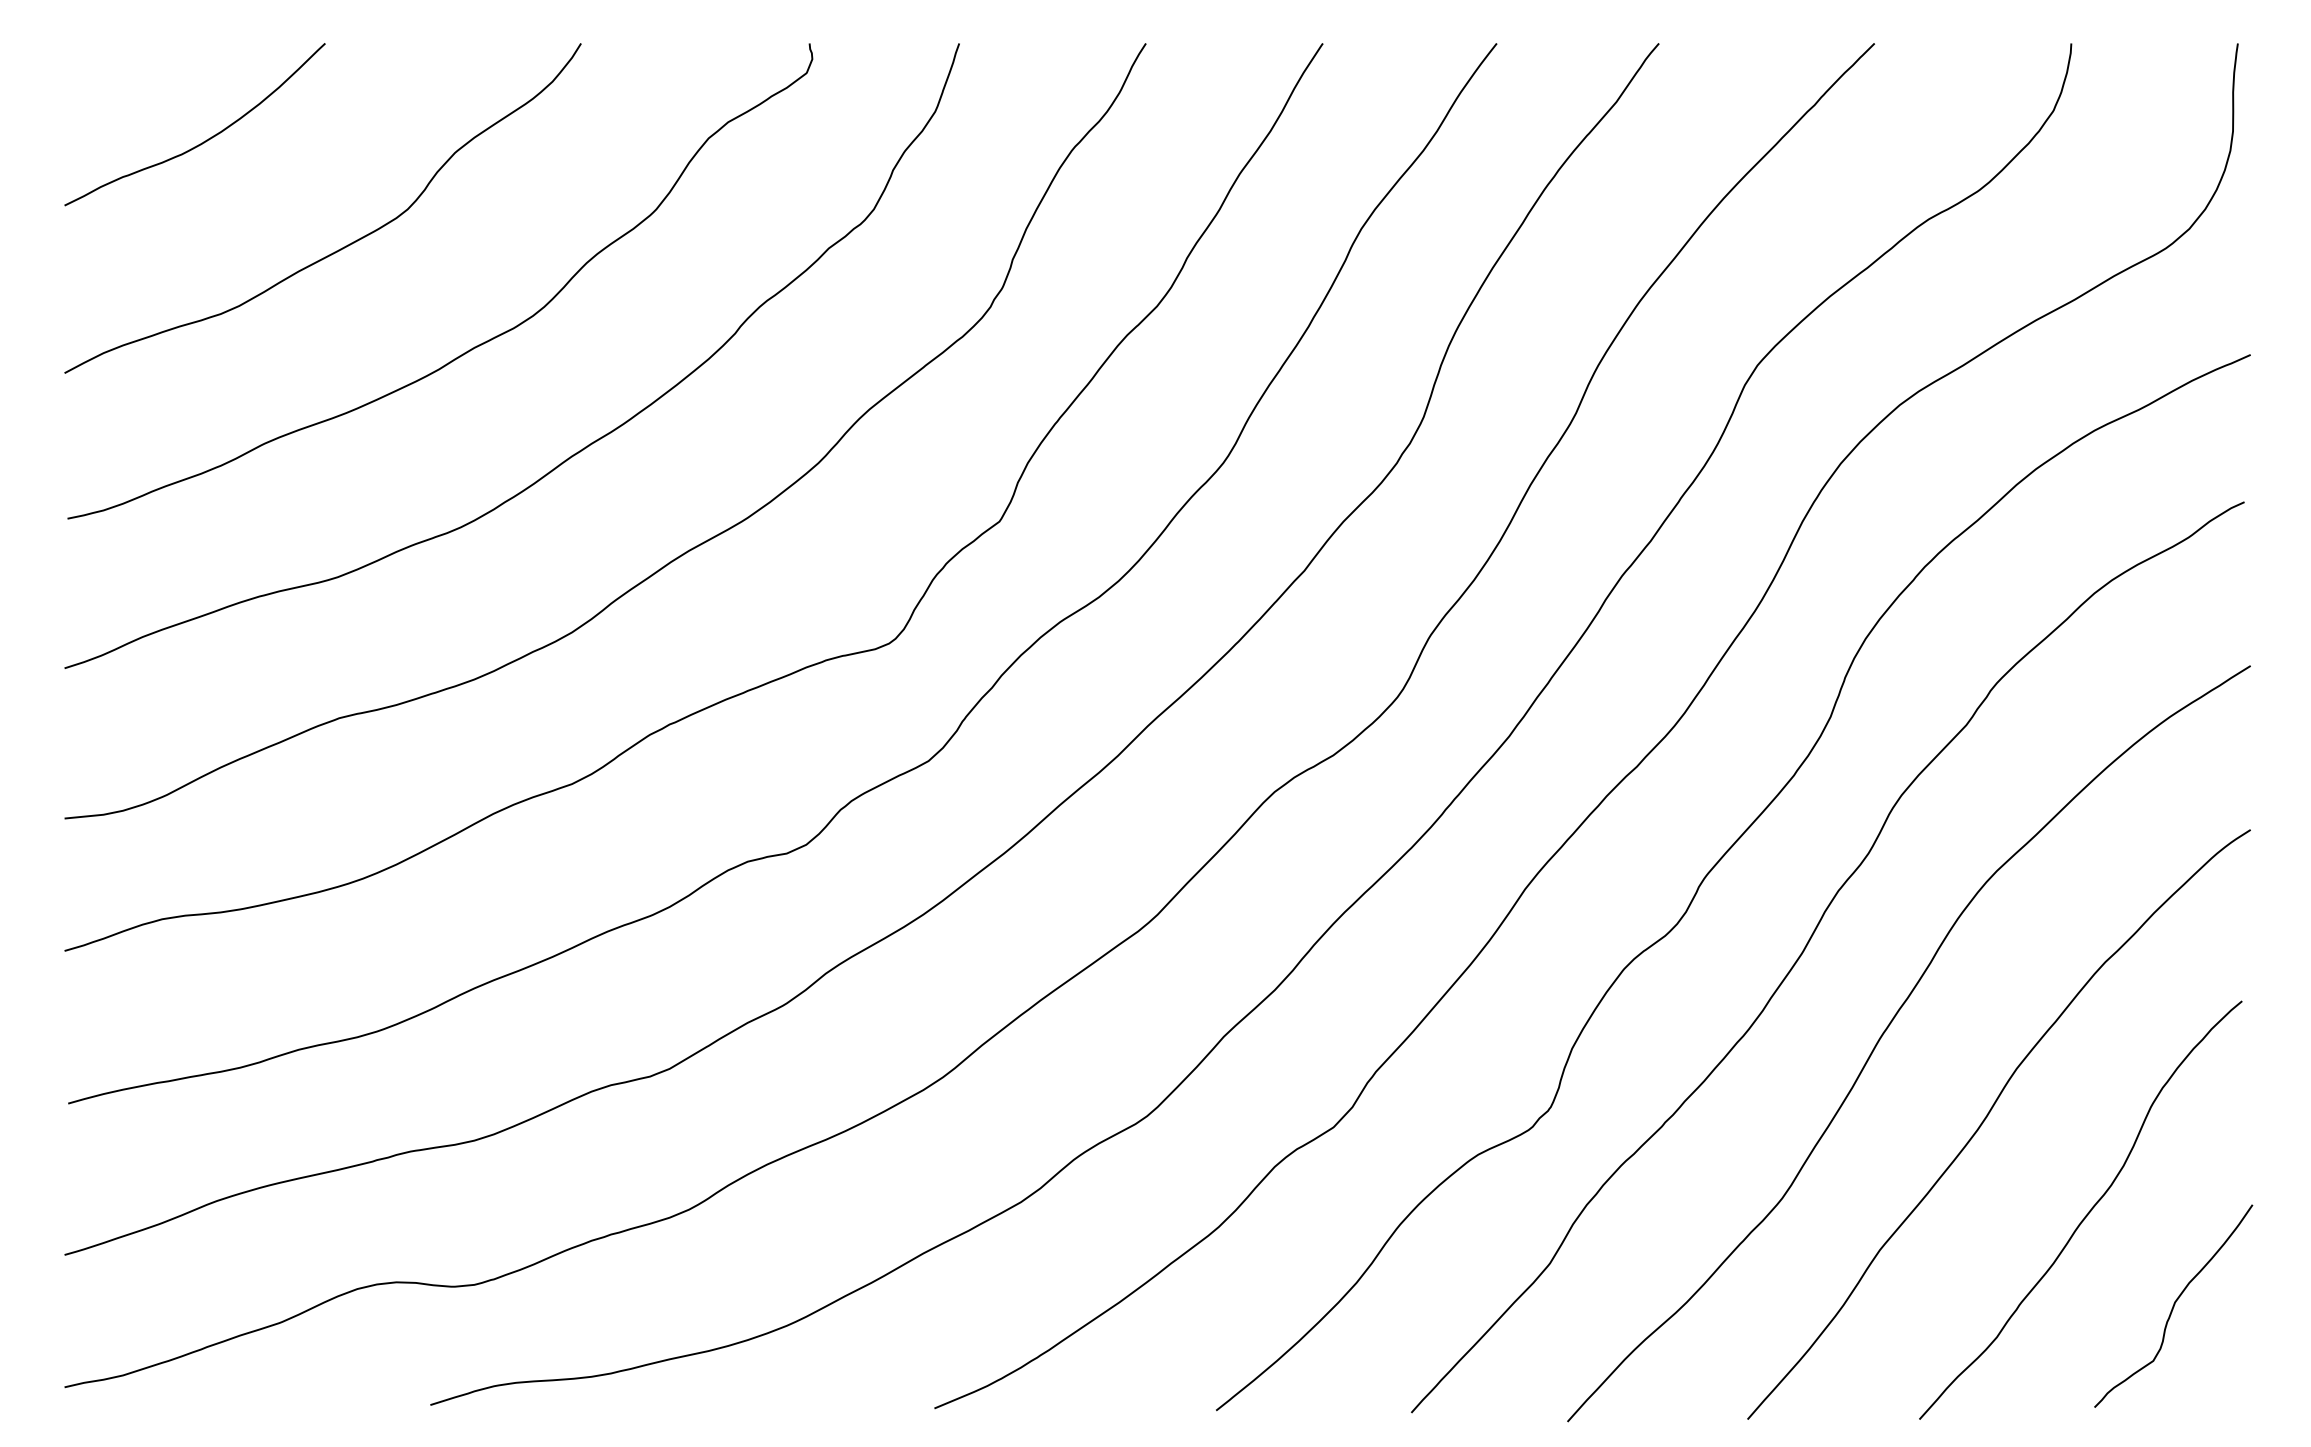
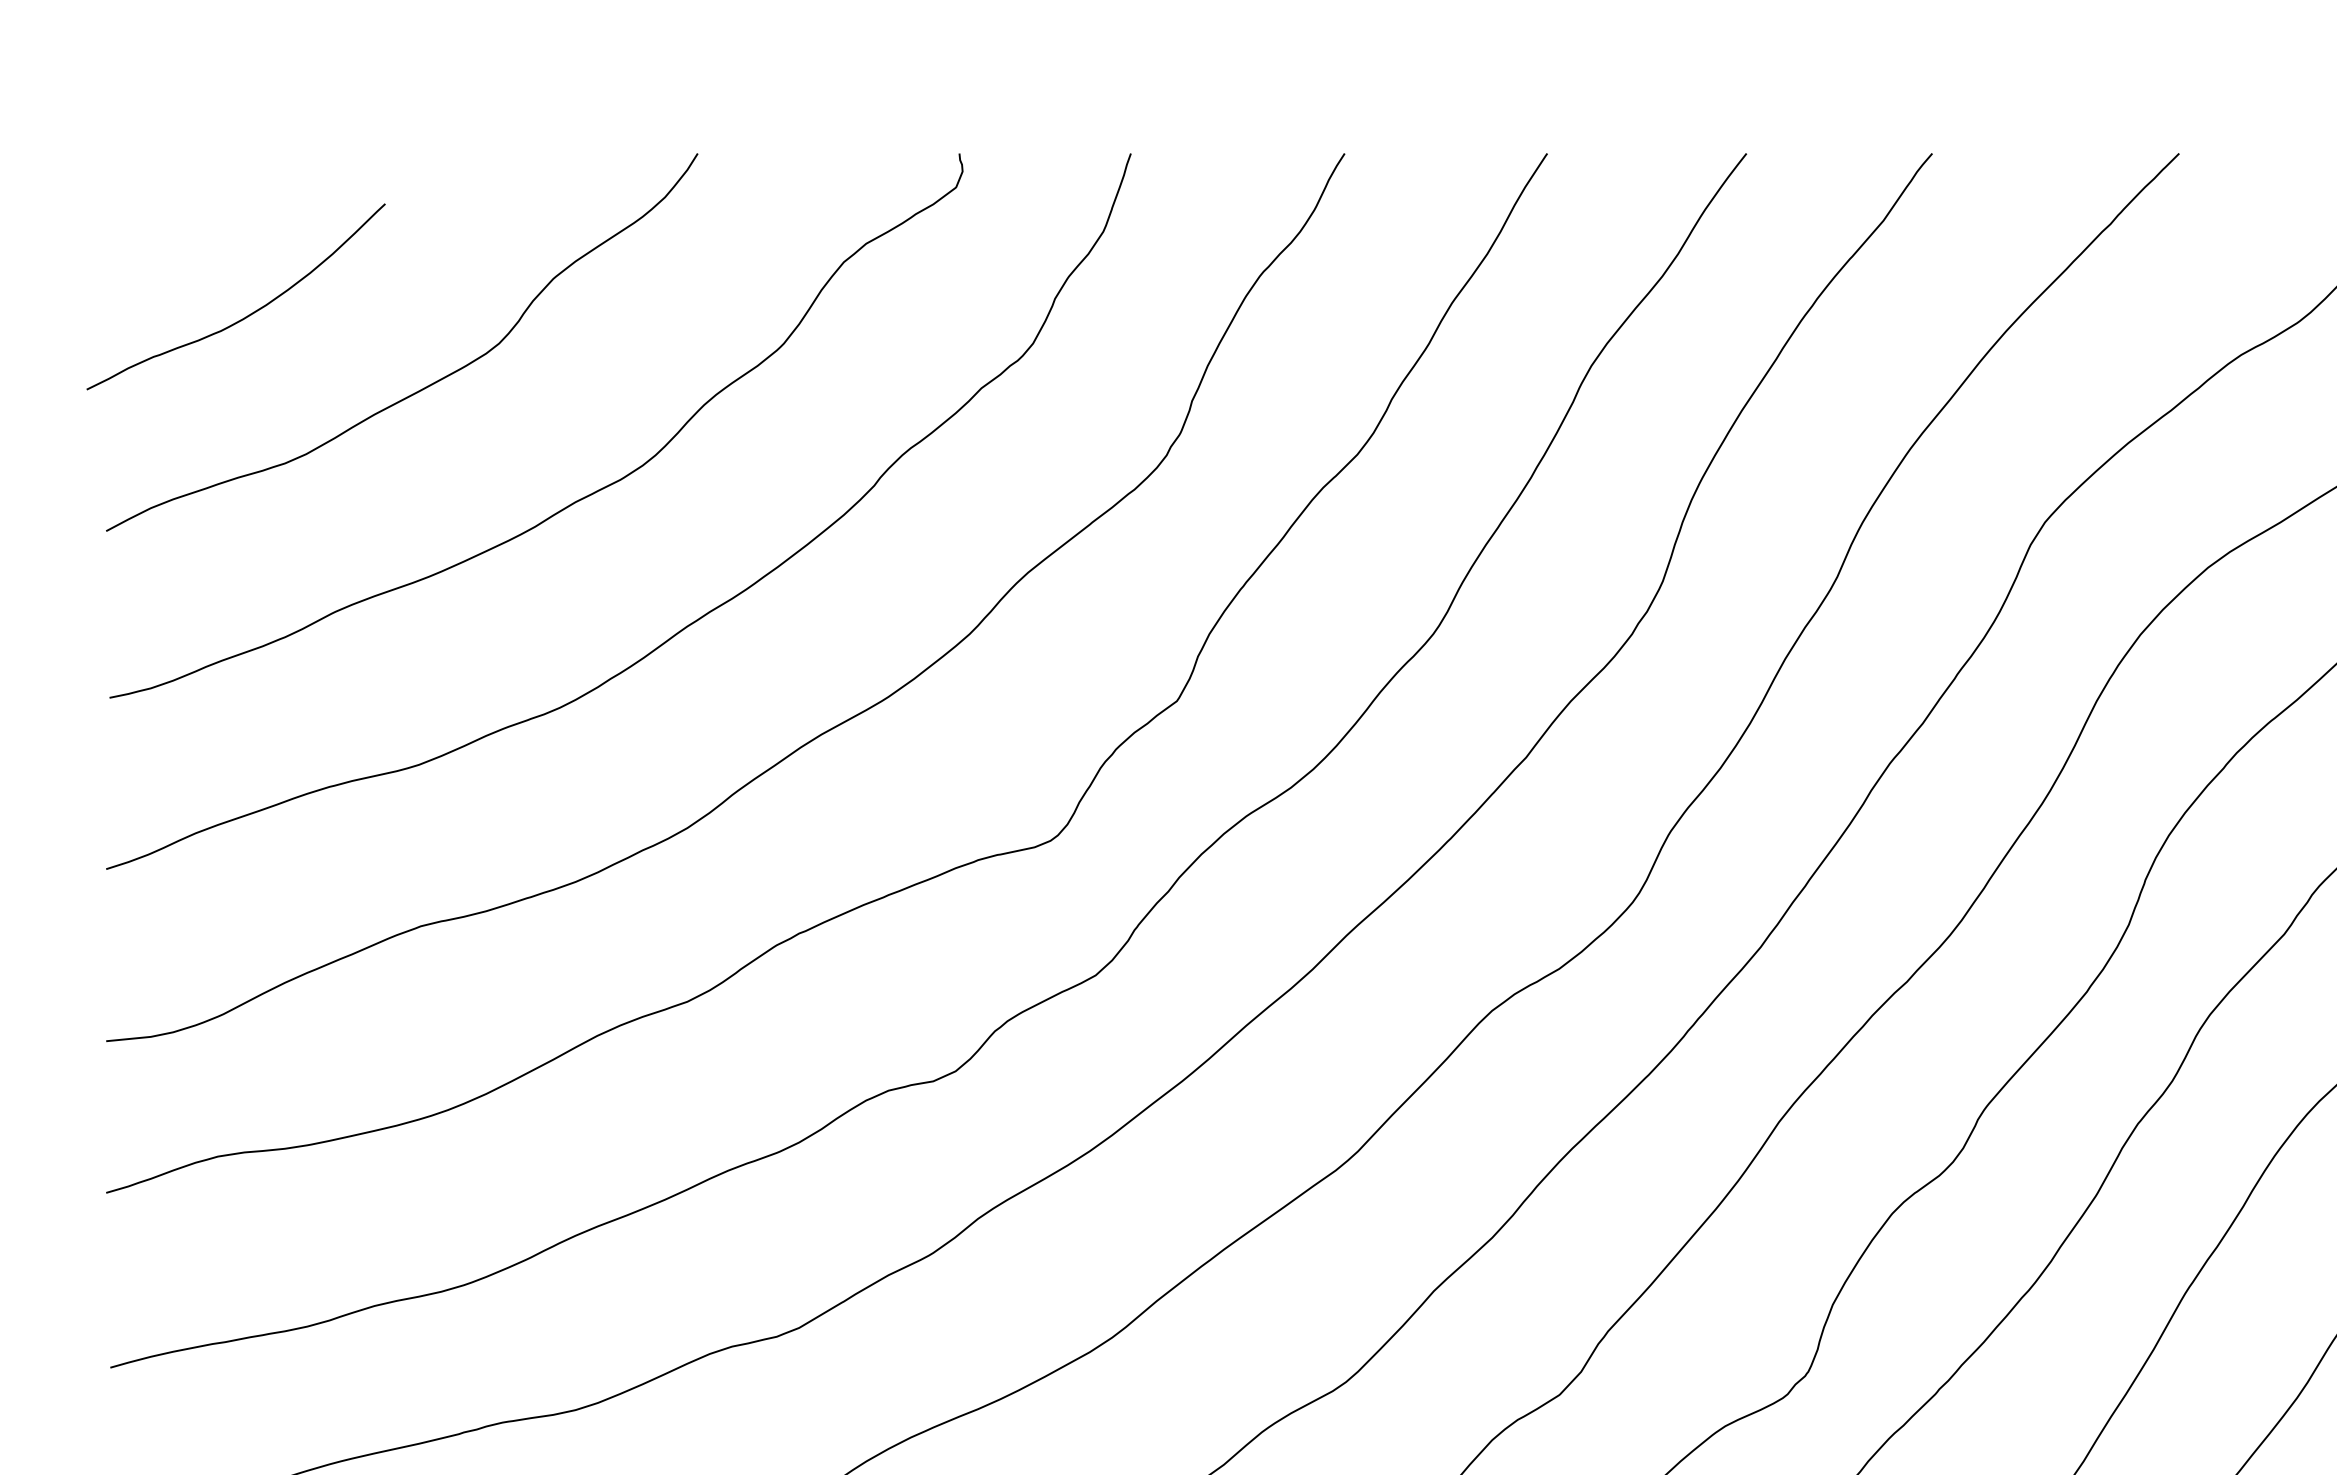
curve: (206, 139) -> (249, 313), moved

